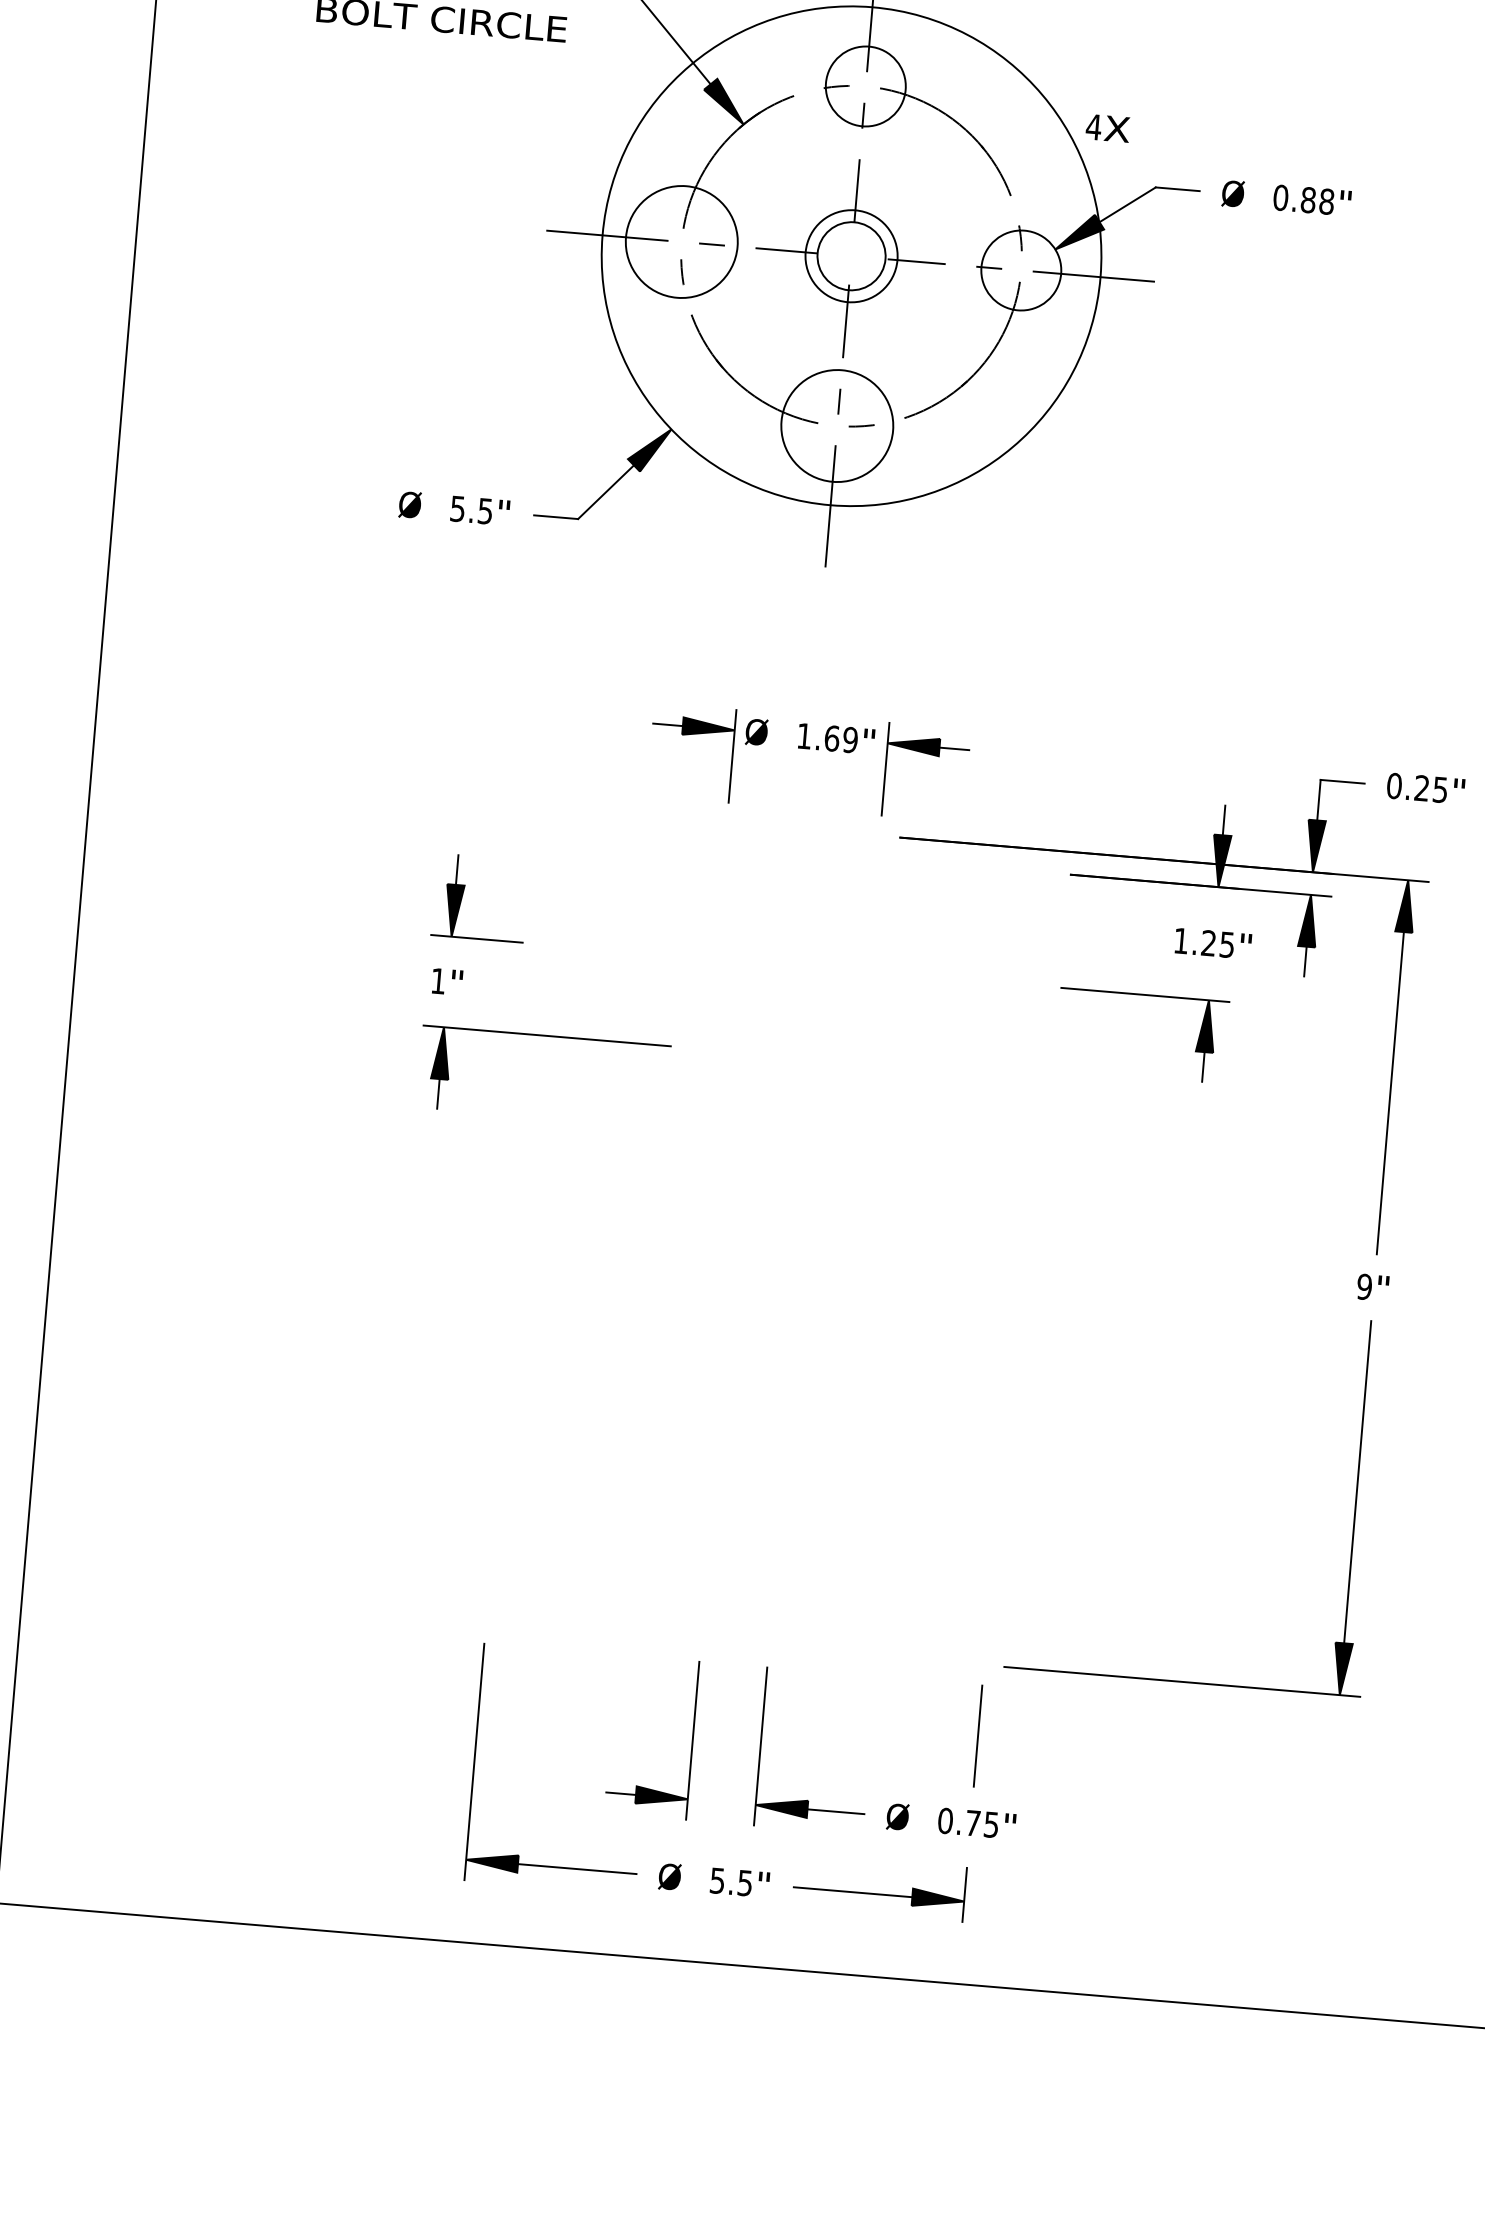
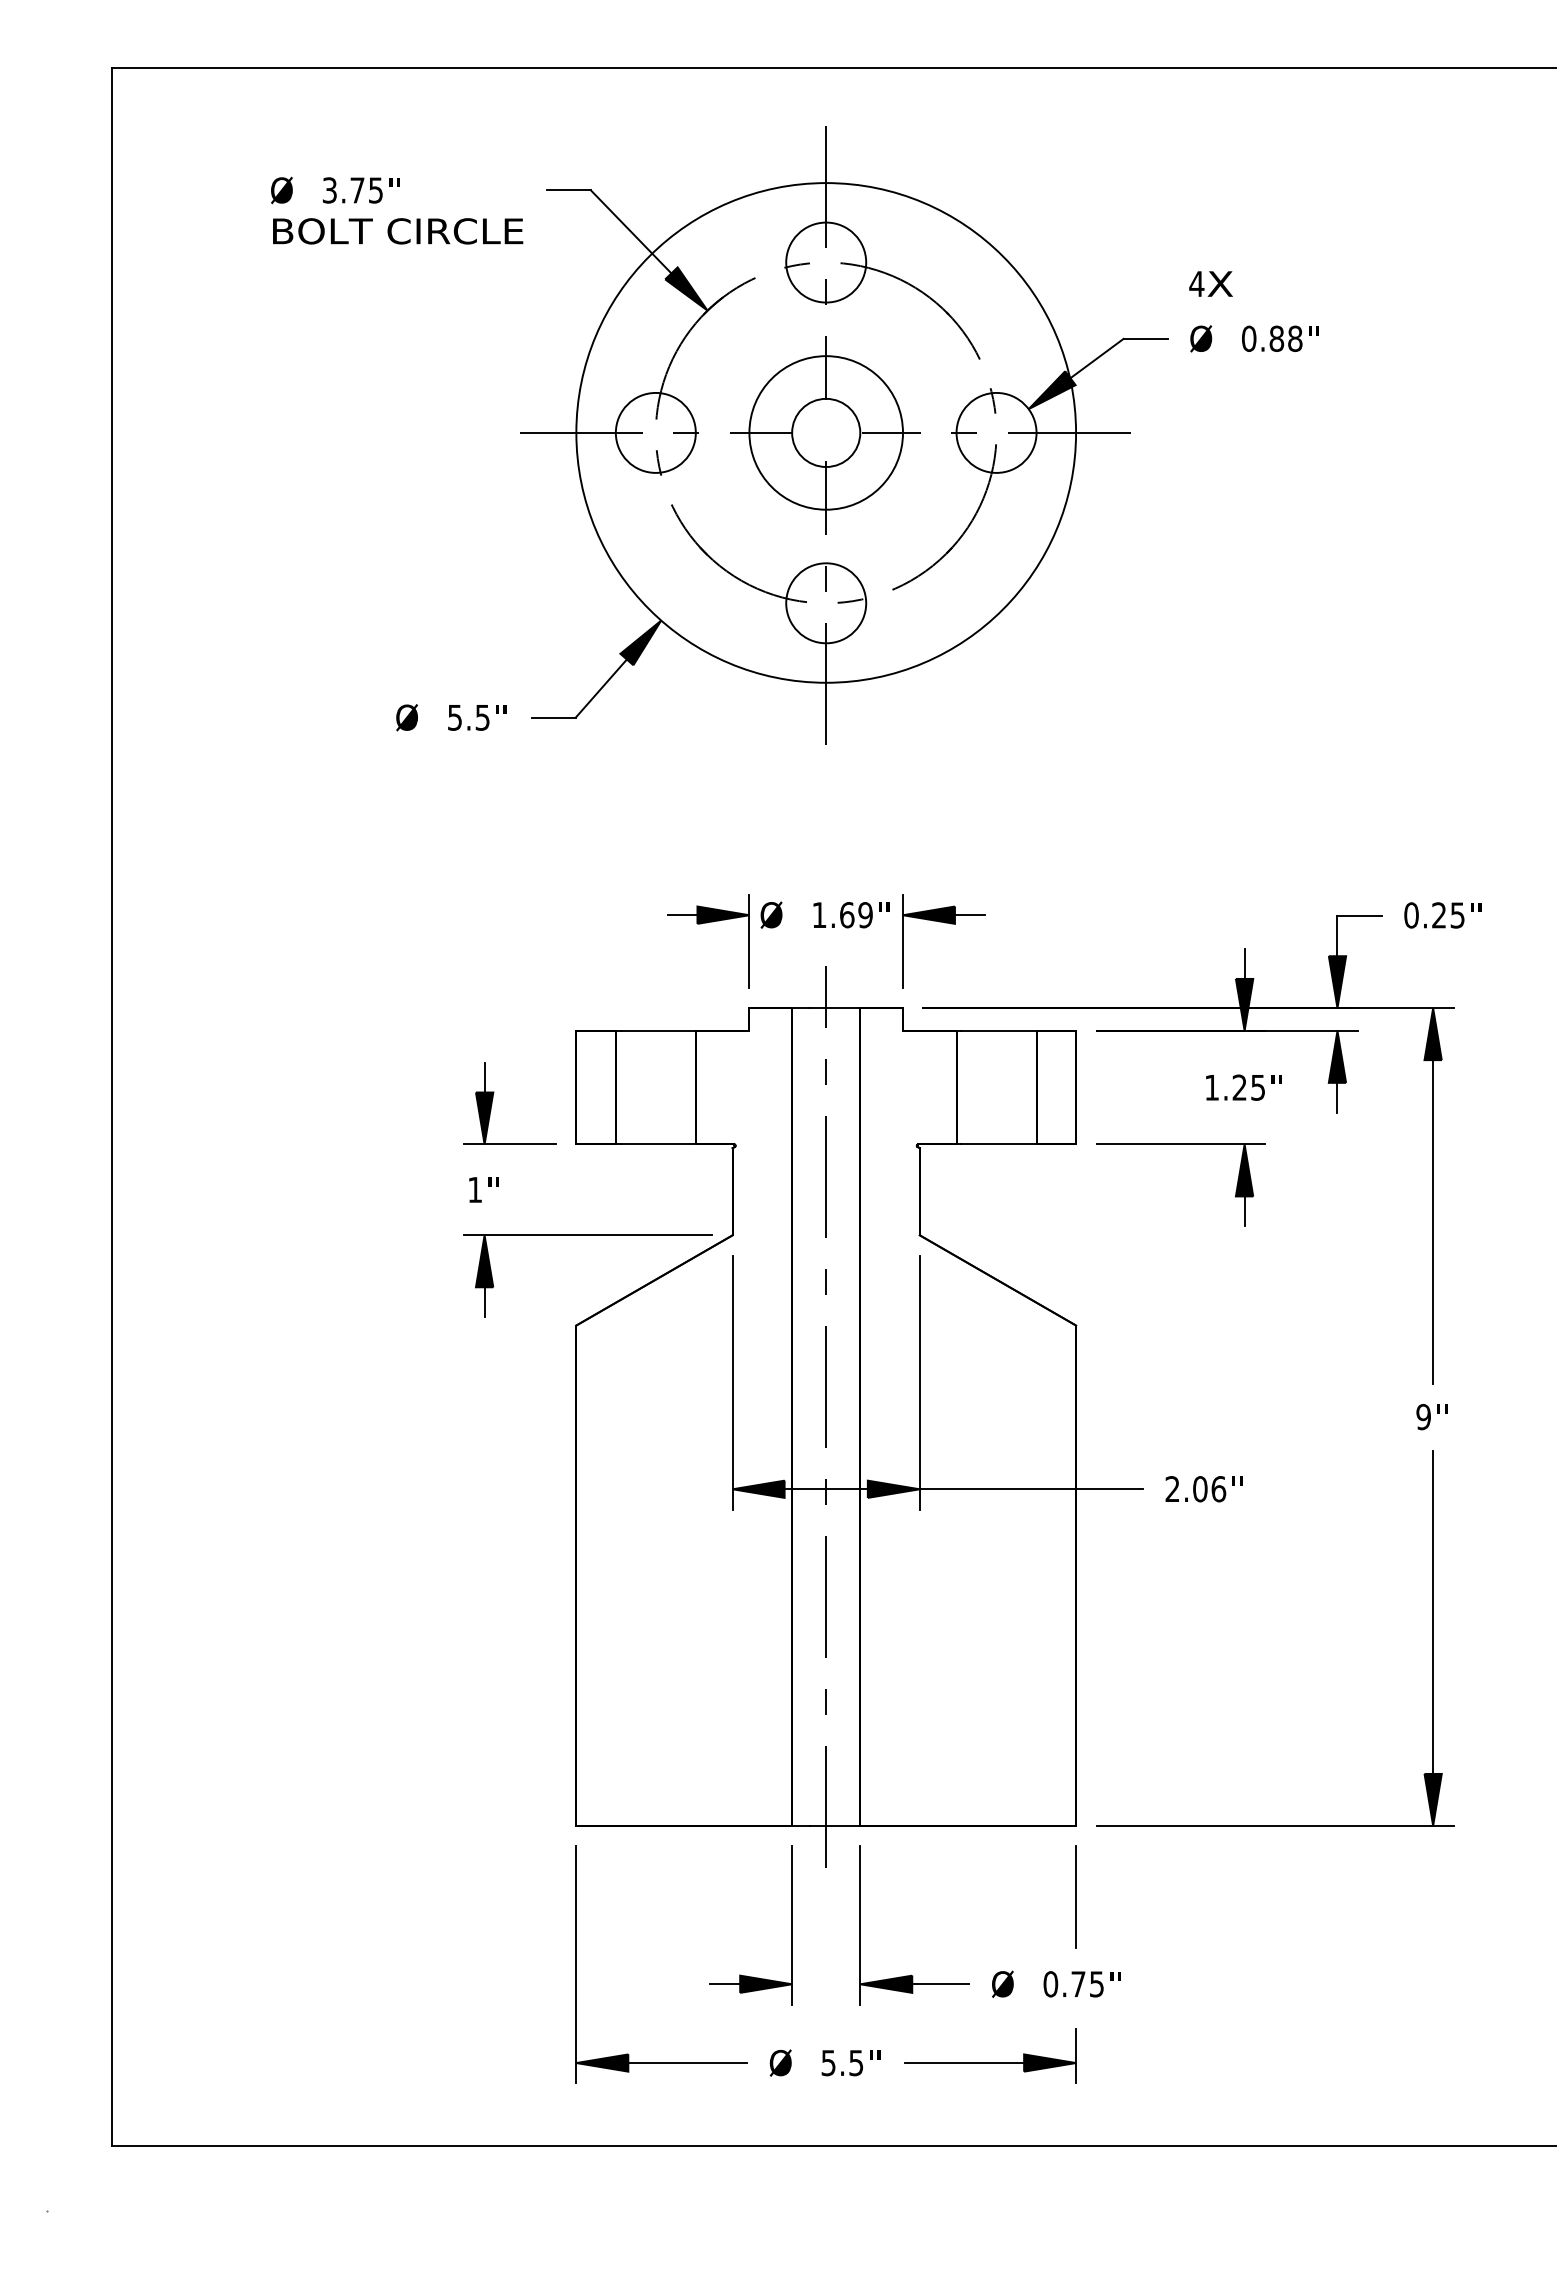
text: (1107, 127) -> (1210, 283), moved
circle: (681, 241) -> (655, 432), size x0.71
circle: (851, 255) -> (826, 432), size x1.67
circle: (837, 426) -> (826, 603), size x0.71
part: (851, 1243) -> (908, 1416), added

